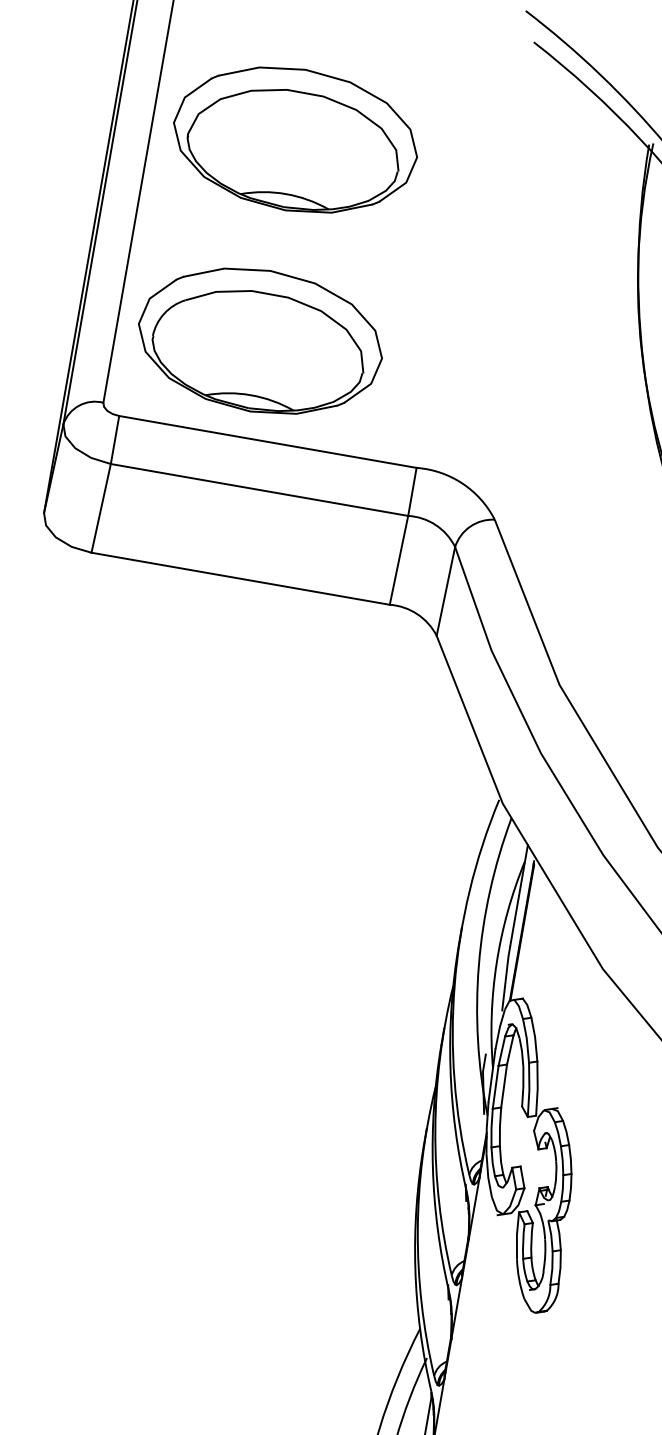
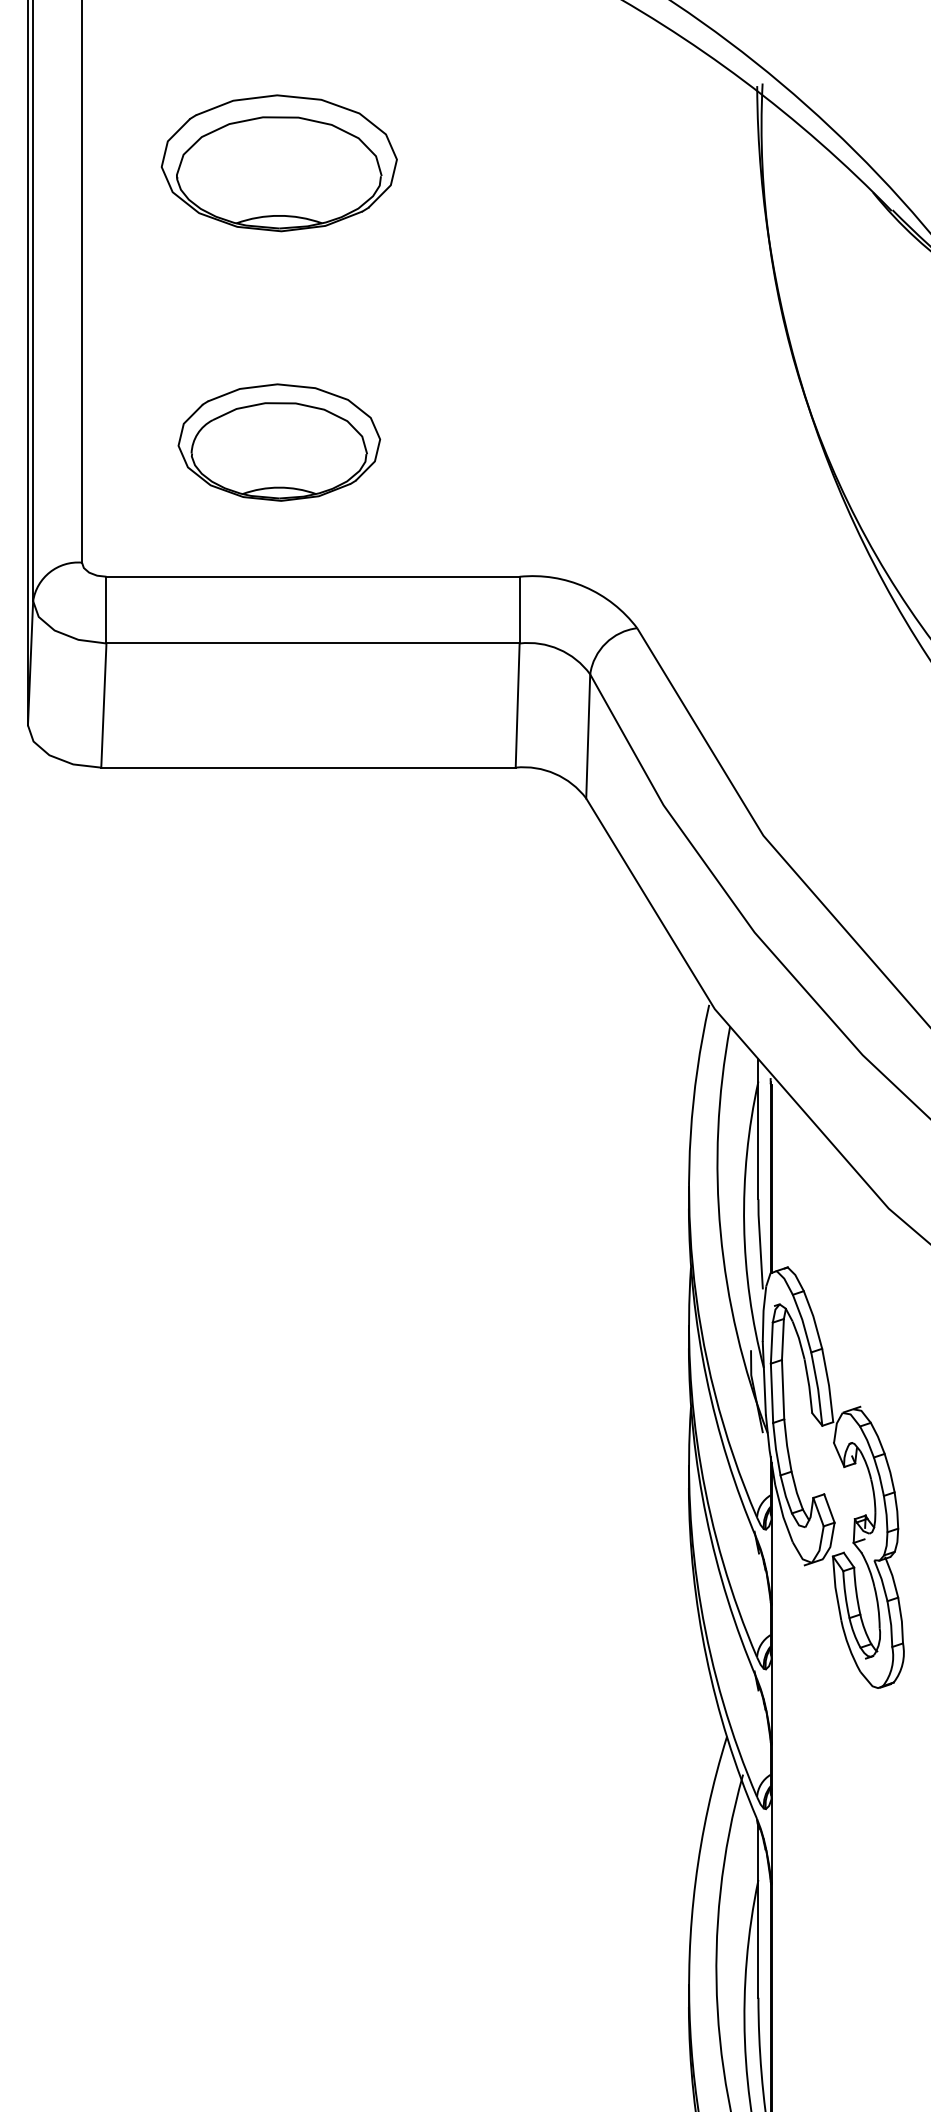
part: (295, 140) -> (279, 163), size x0.7
part: (260, 341) -> (279, 442), size x0.6

